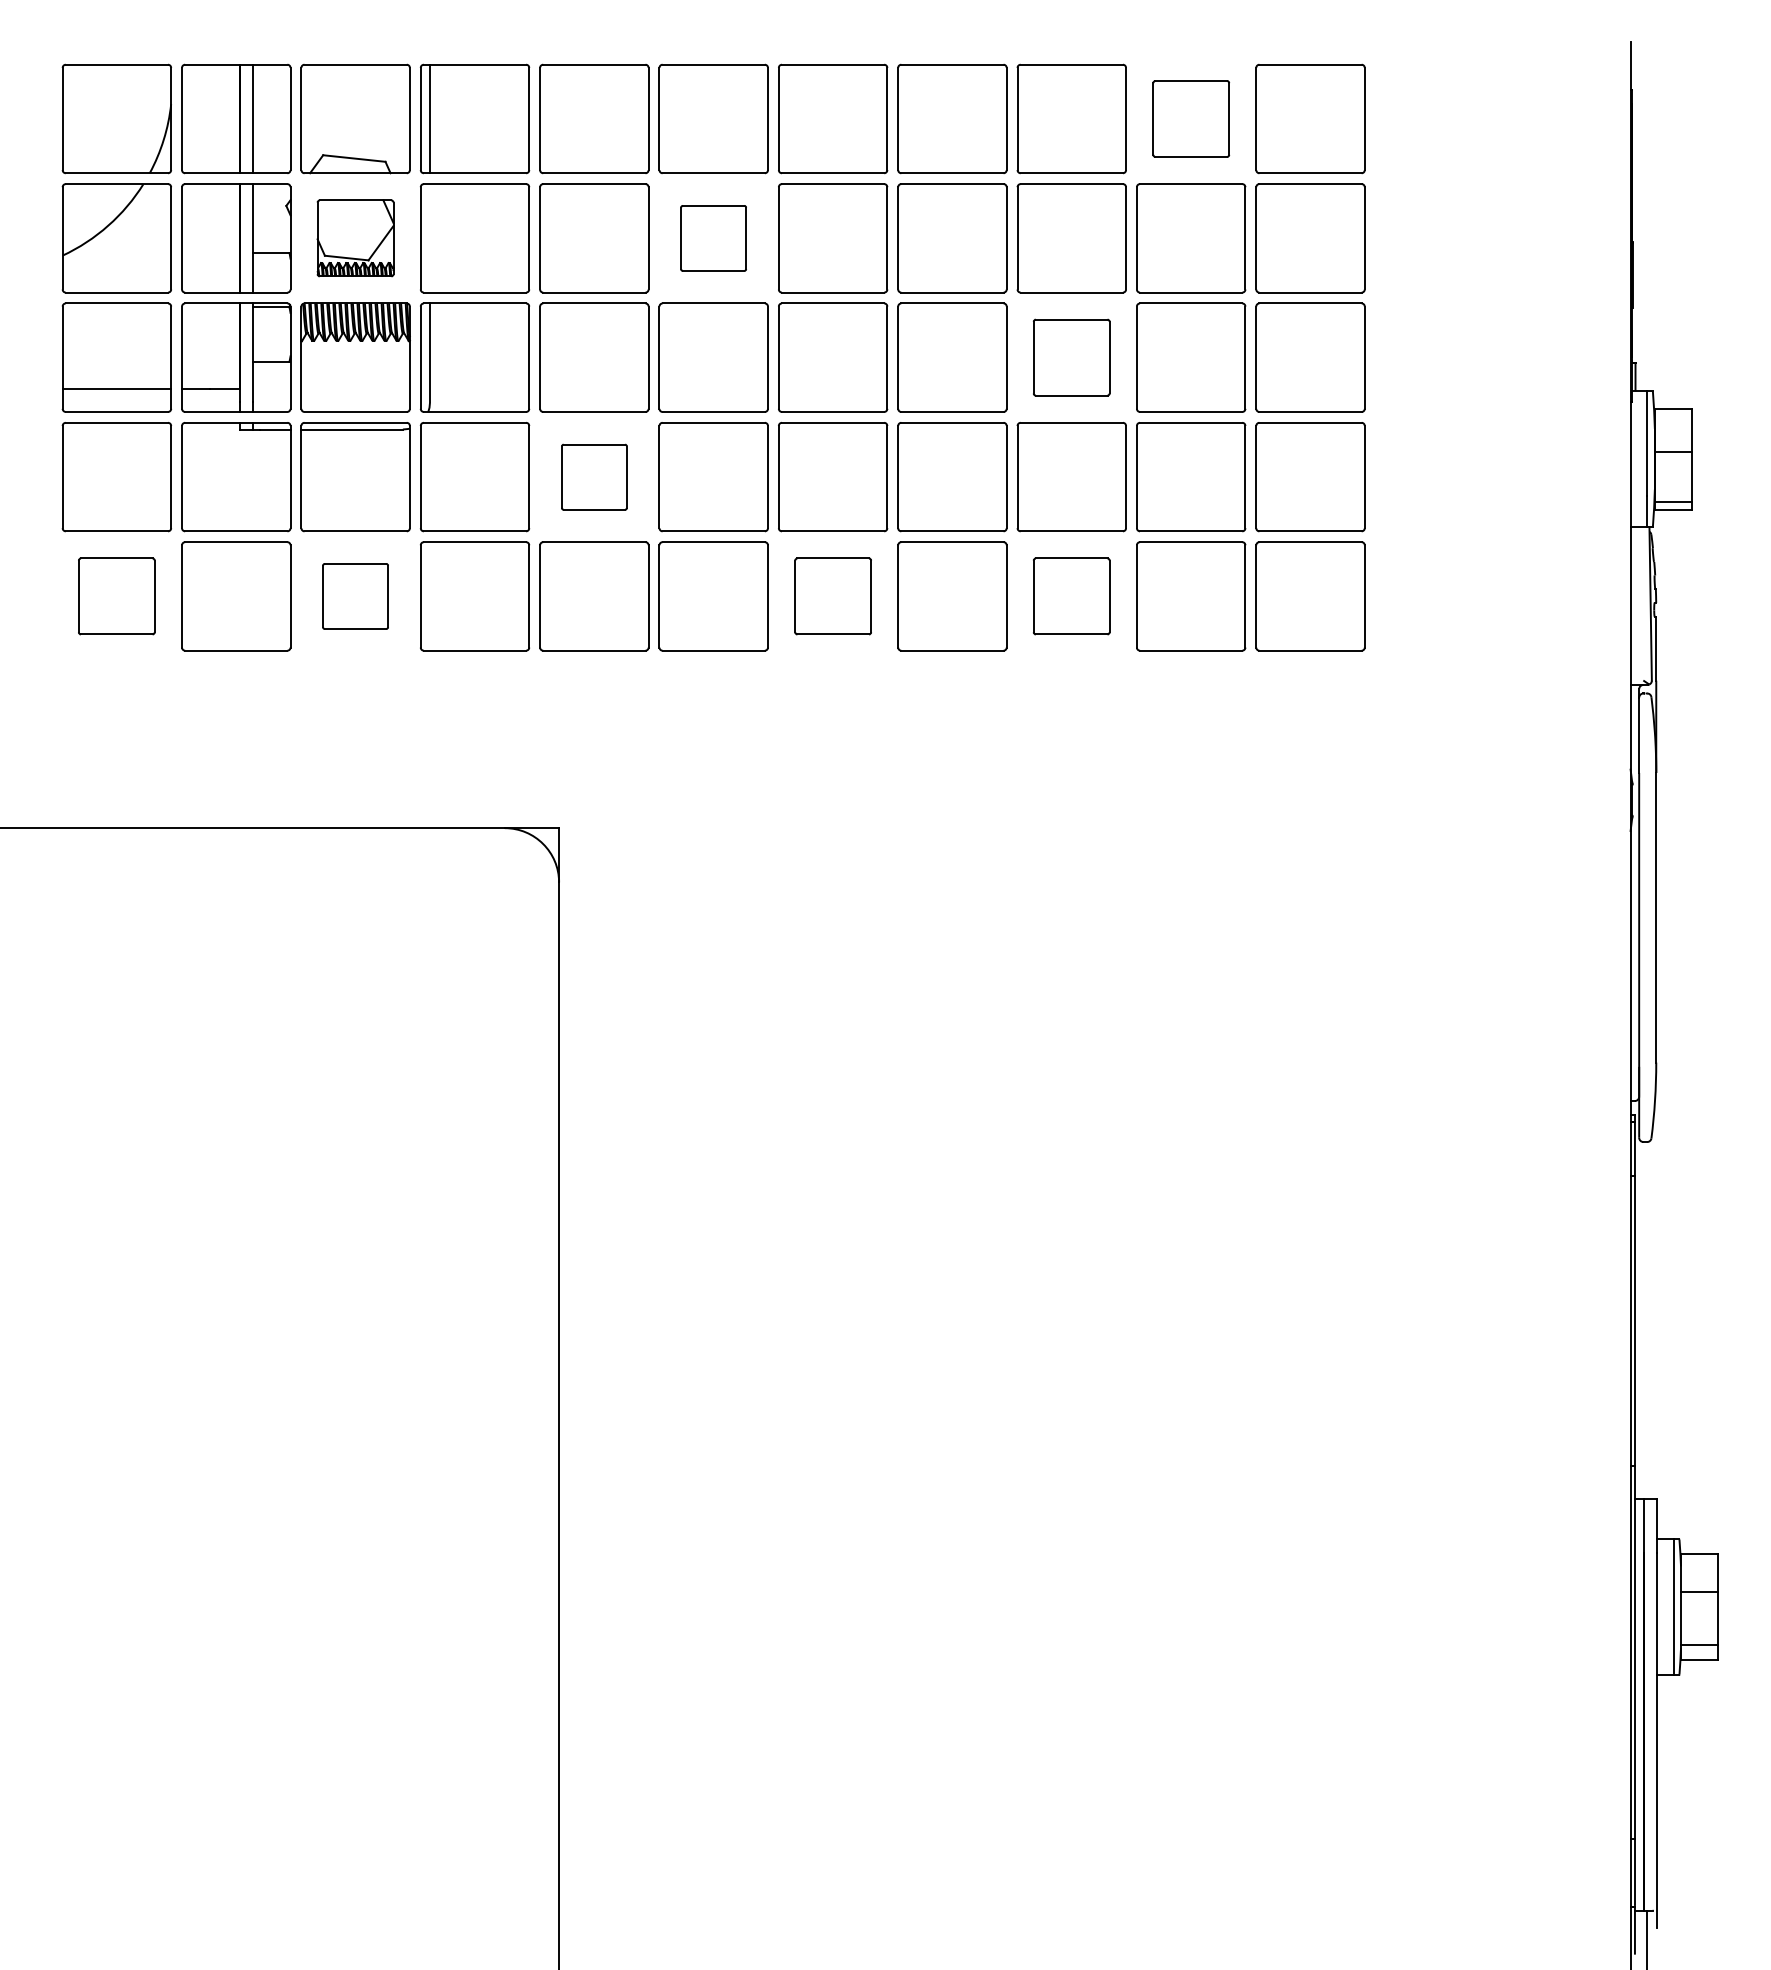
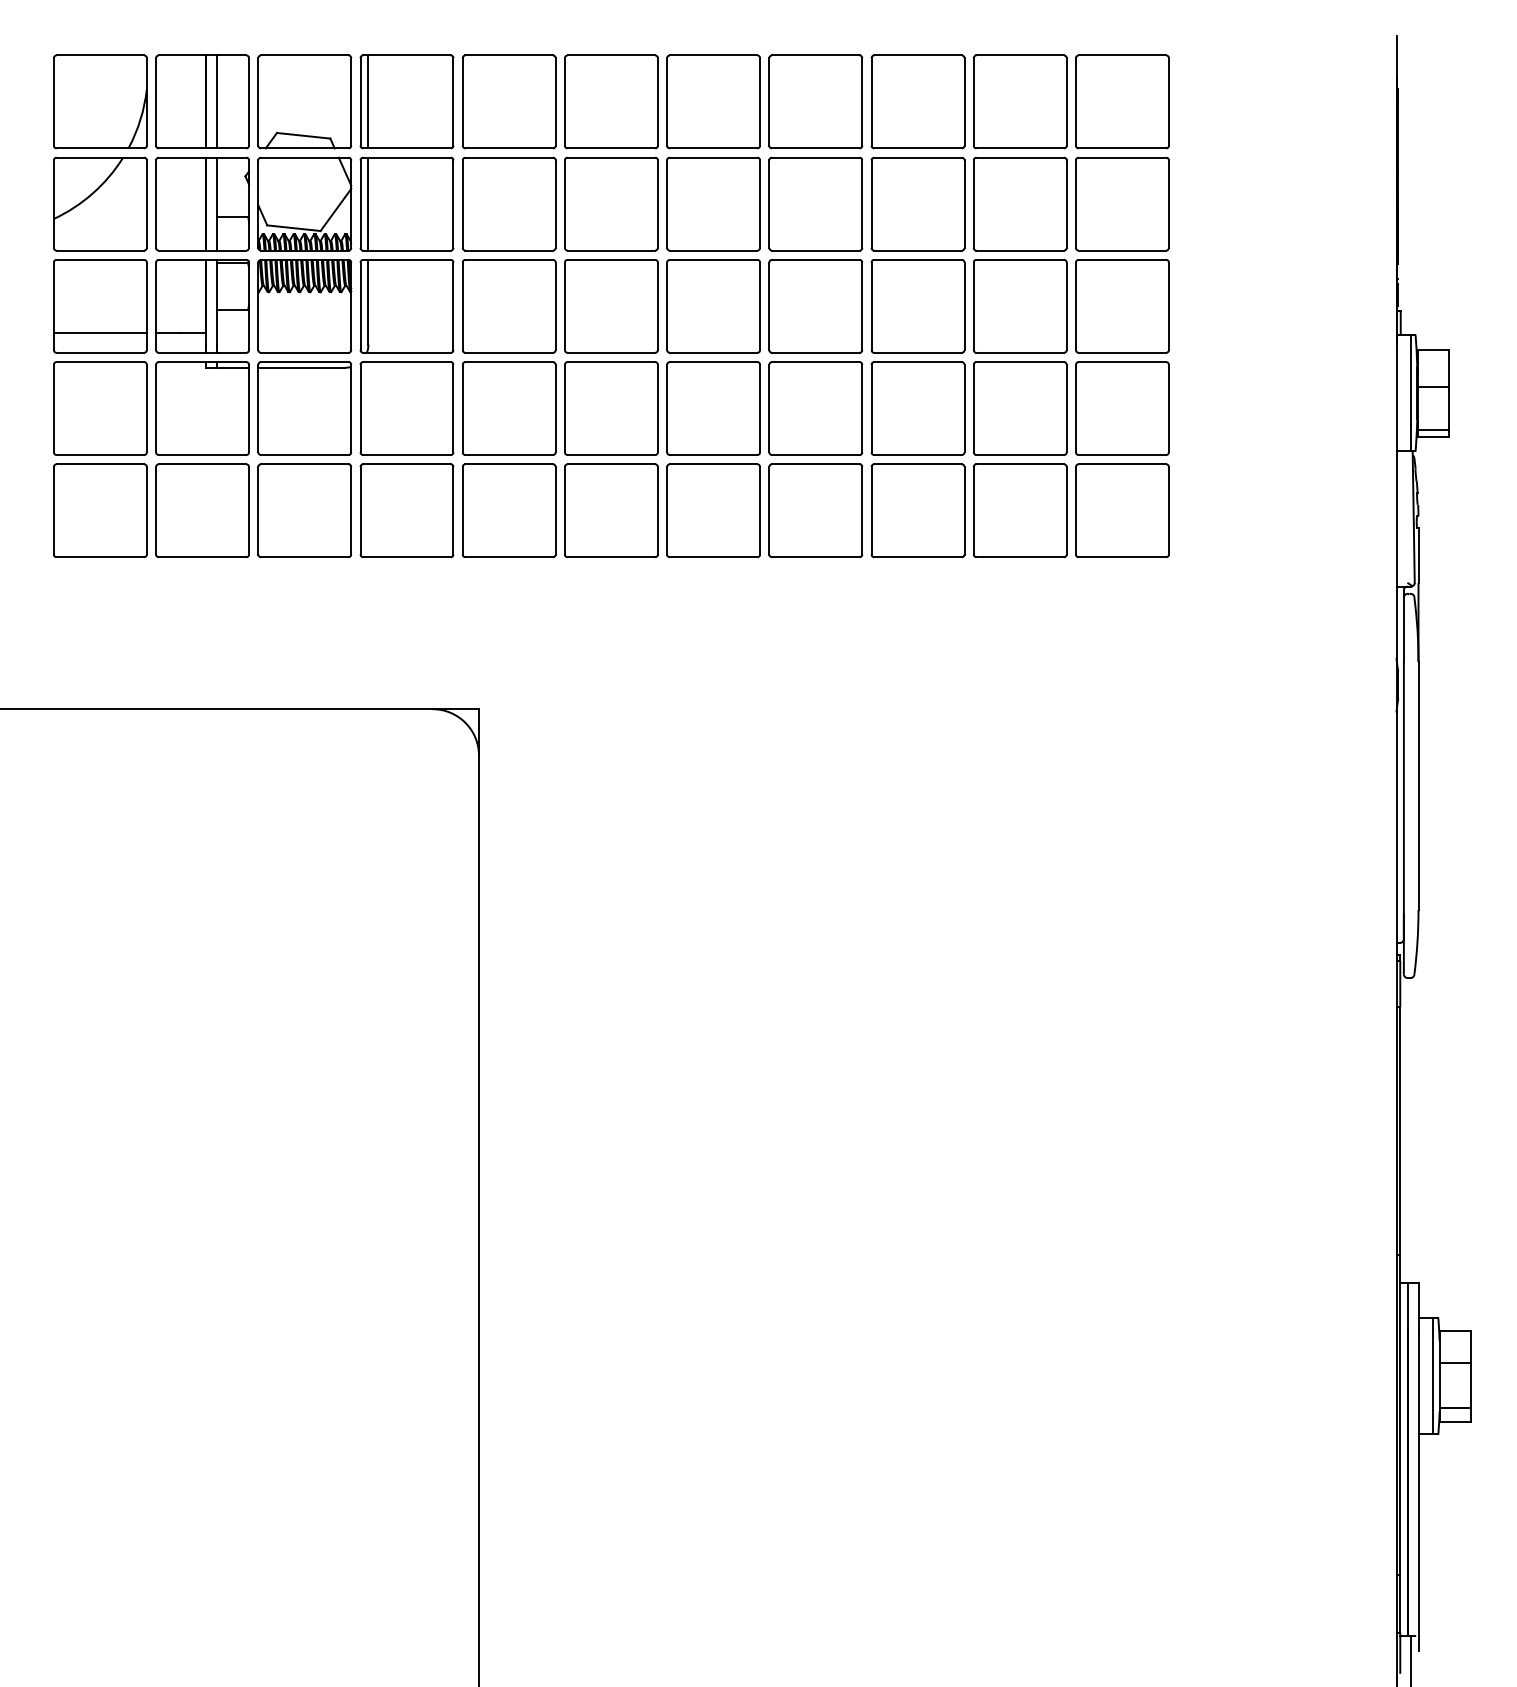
part: (1191, 118) -> (1020, 101), size x1.43
part: (355, 238) -> (304, 204), size x1.43
line: (430, 238) -> (368, 204), added
part: (713, 238) -> (611, 204), size x1.67
part: (1071, 357) -> (917, 306), size x1.43
part: (594, 477) -> (509, 408), size x1.67
part: (116, 596) -> (100, 510), size x1.43
part: (355, 596) -> (304, 510), size x1.67
part: (833, 596) -> (713, 510), size x1.43
part: (1071, 596) -> (917, 510), size x1.43

